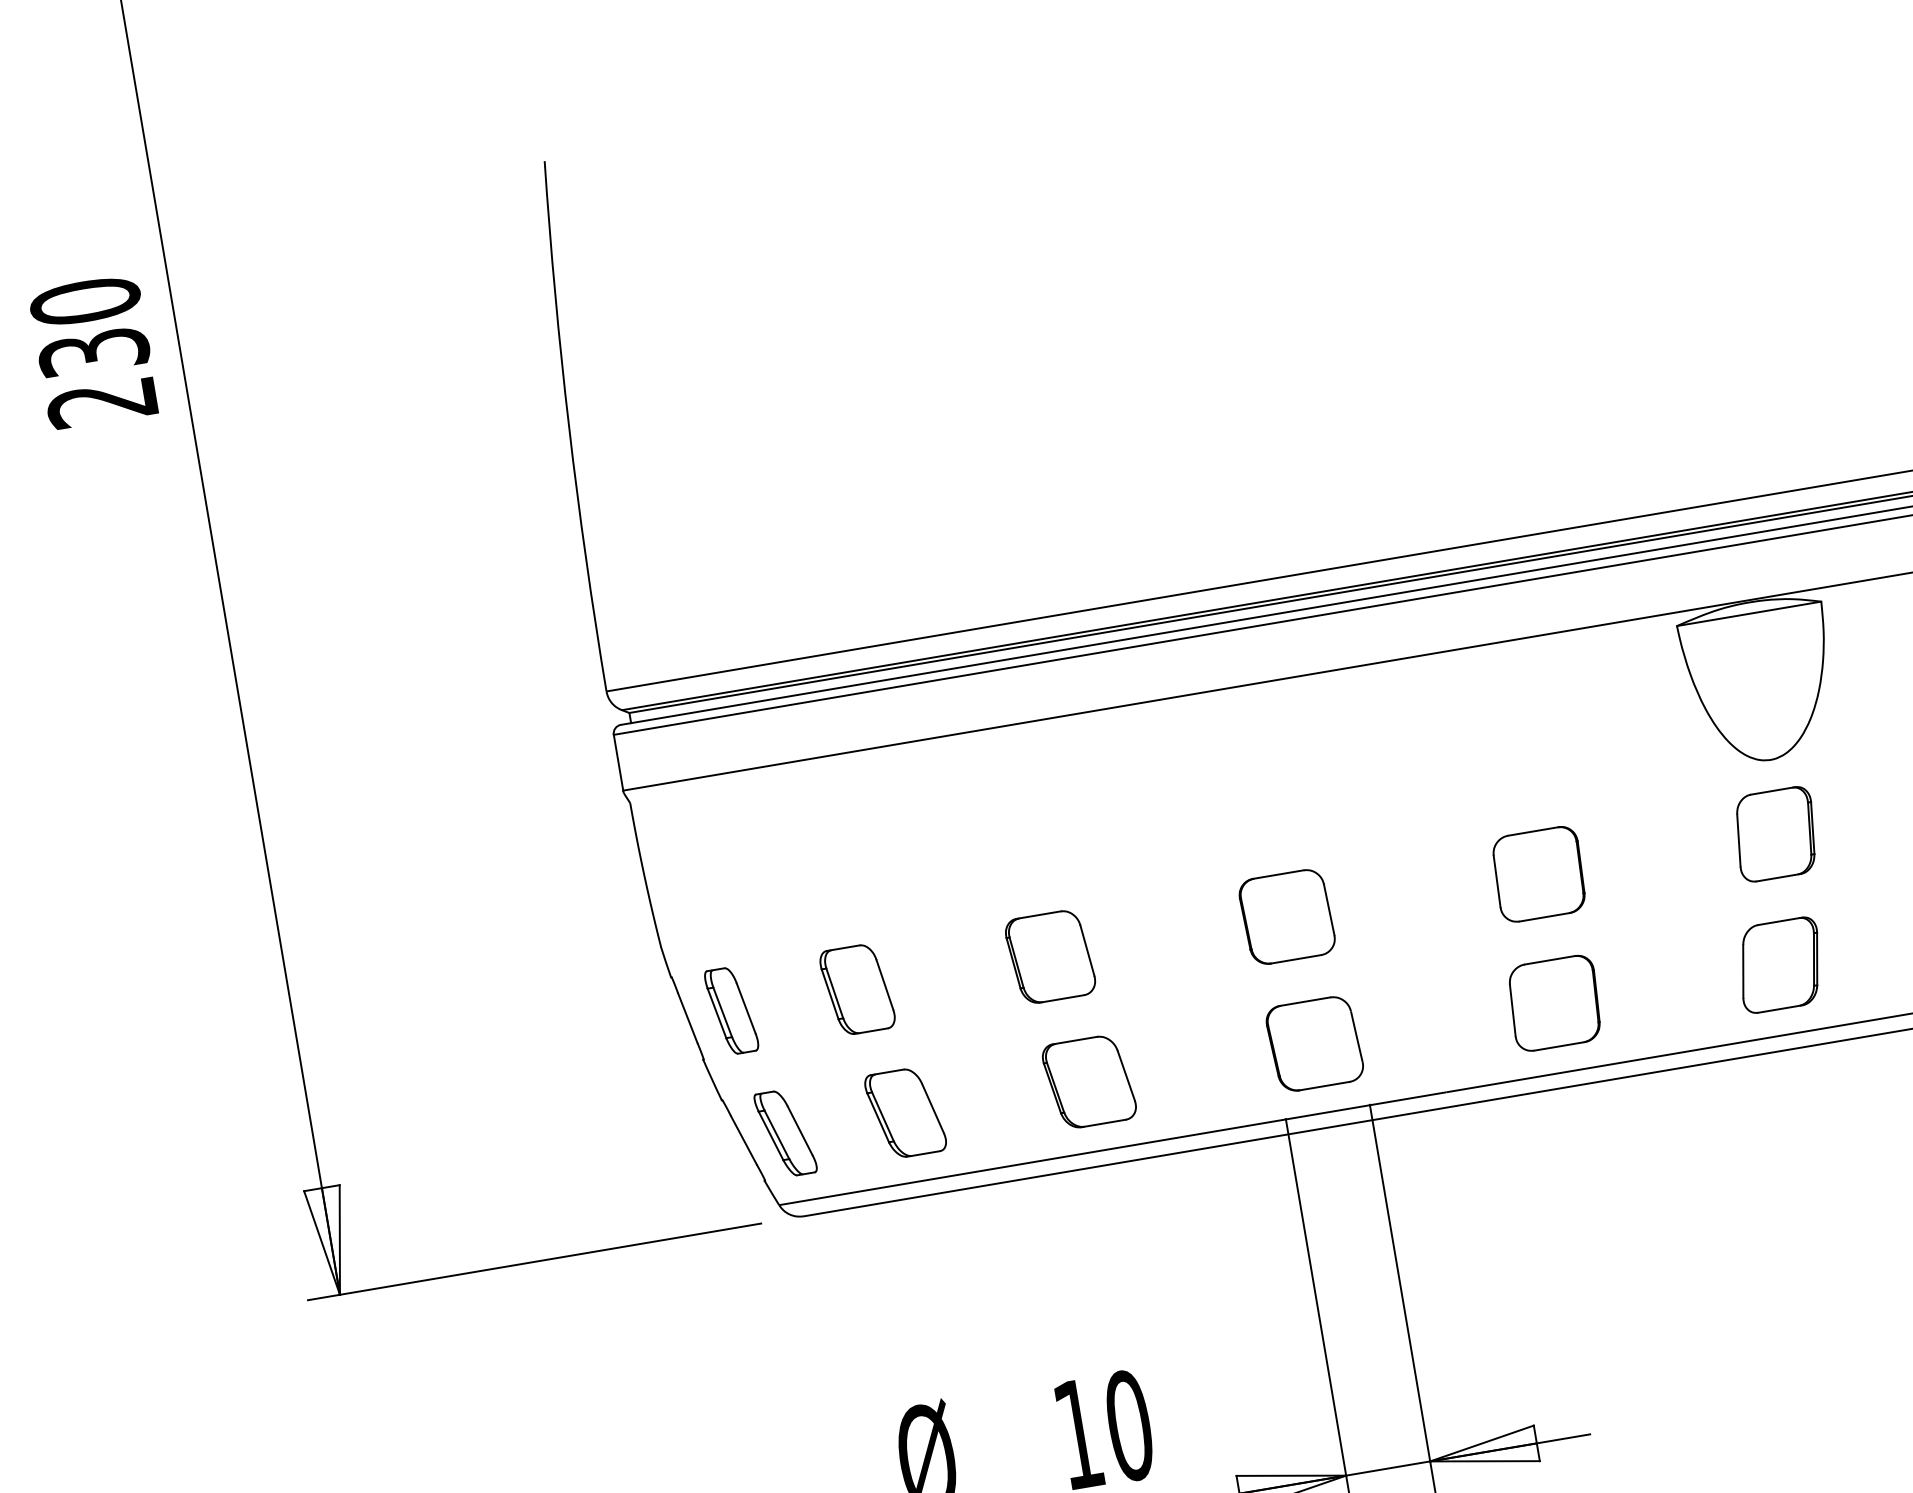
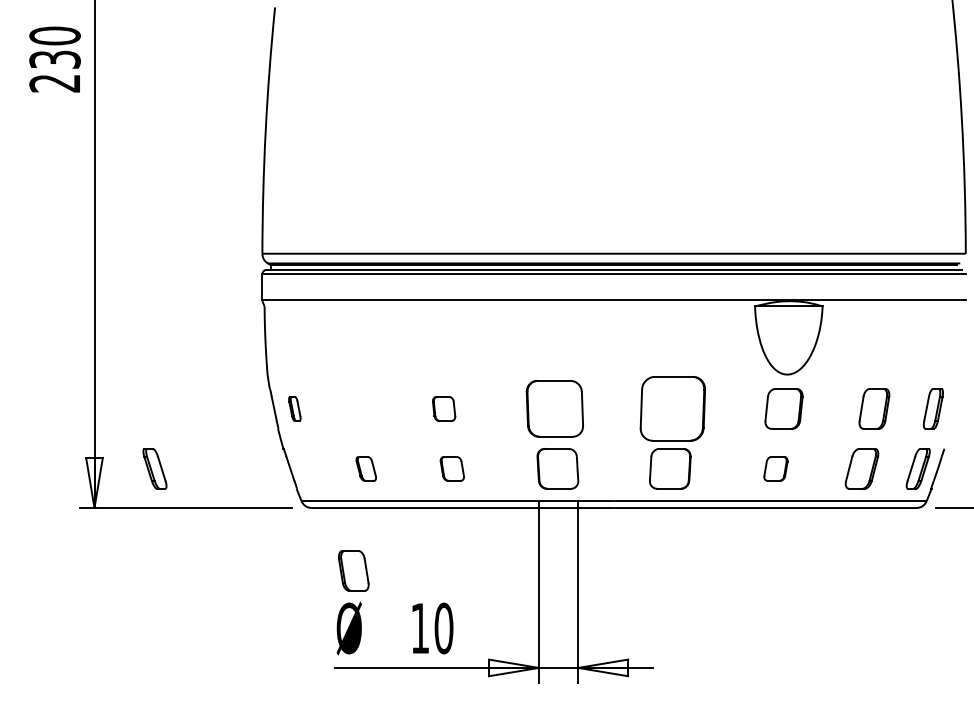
part: (1539, 873) -> (673, 408), size x1.6
part: (1287, 915) -> (555, 408), size x1.4
part: (1048, 956) -> (443, 408), size x0.6
part: (1779, 964) -> (775, 468), size x0.6
part: (856, 988) -> (353, 570), moved
part: (730, 1010) -> (294, 408), size x0.6
part: (1089, 1081) -> (452, 468), size x0.6
part: (906, 1112) -> (366, 468), size x0.6
part: (784, 1132) -> (154, 468), moved

